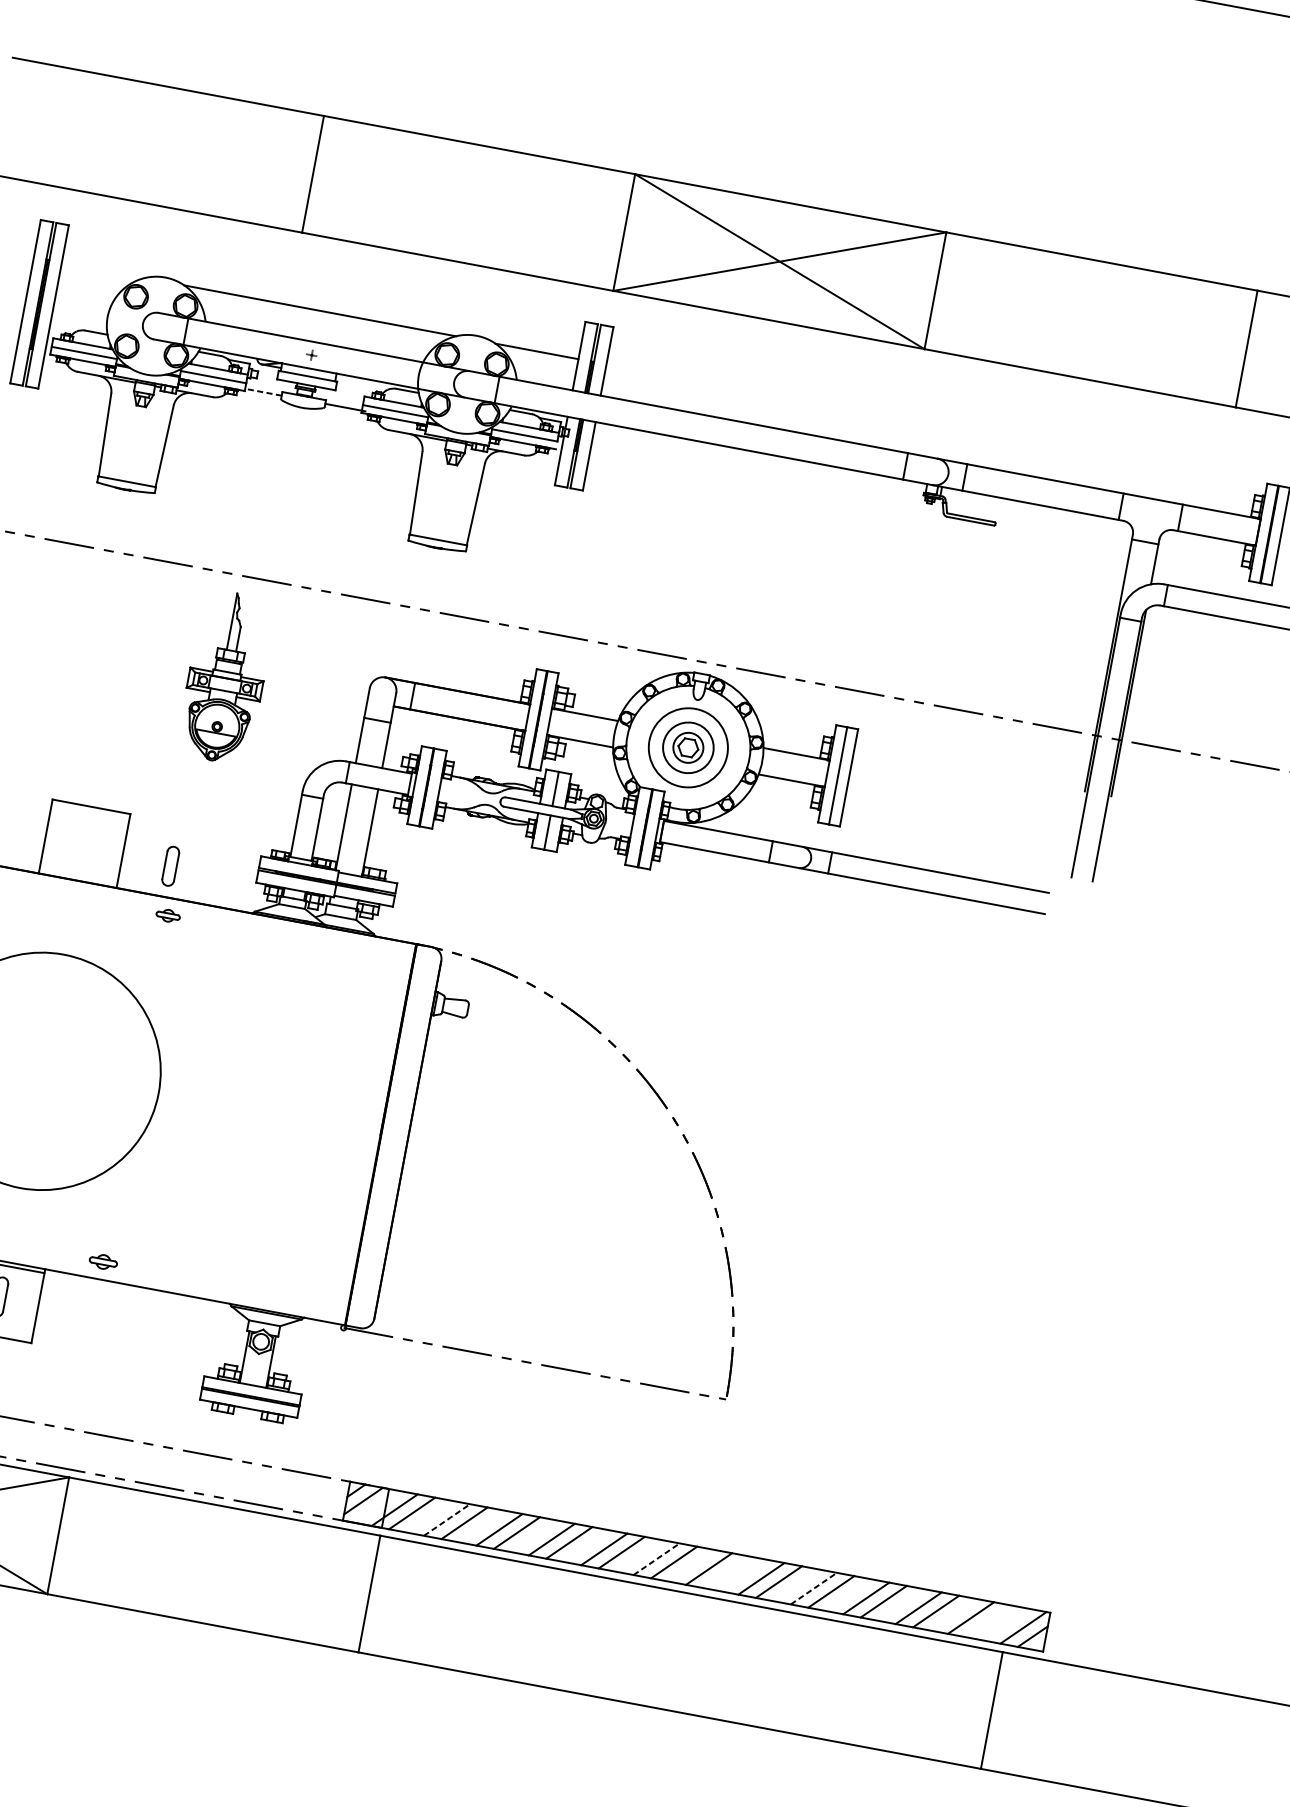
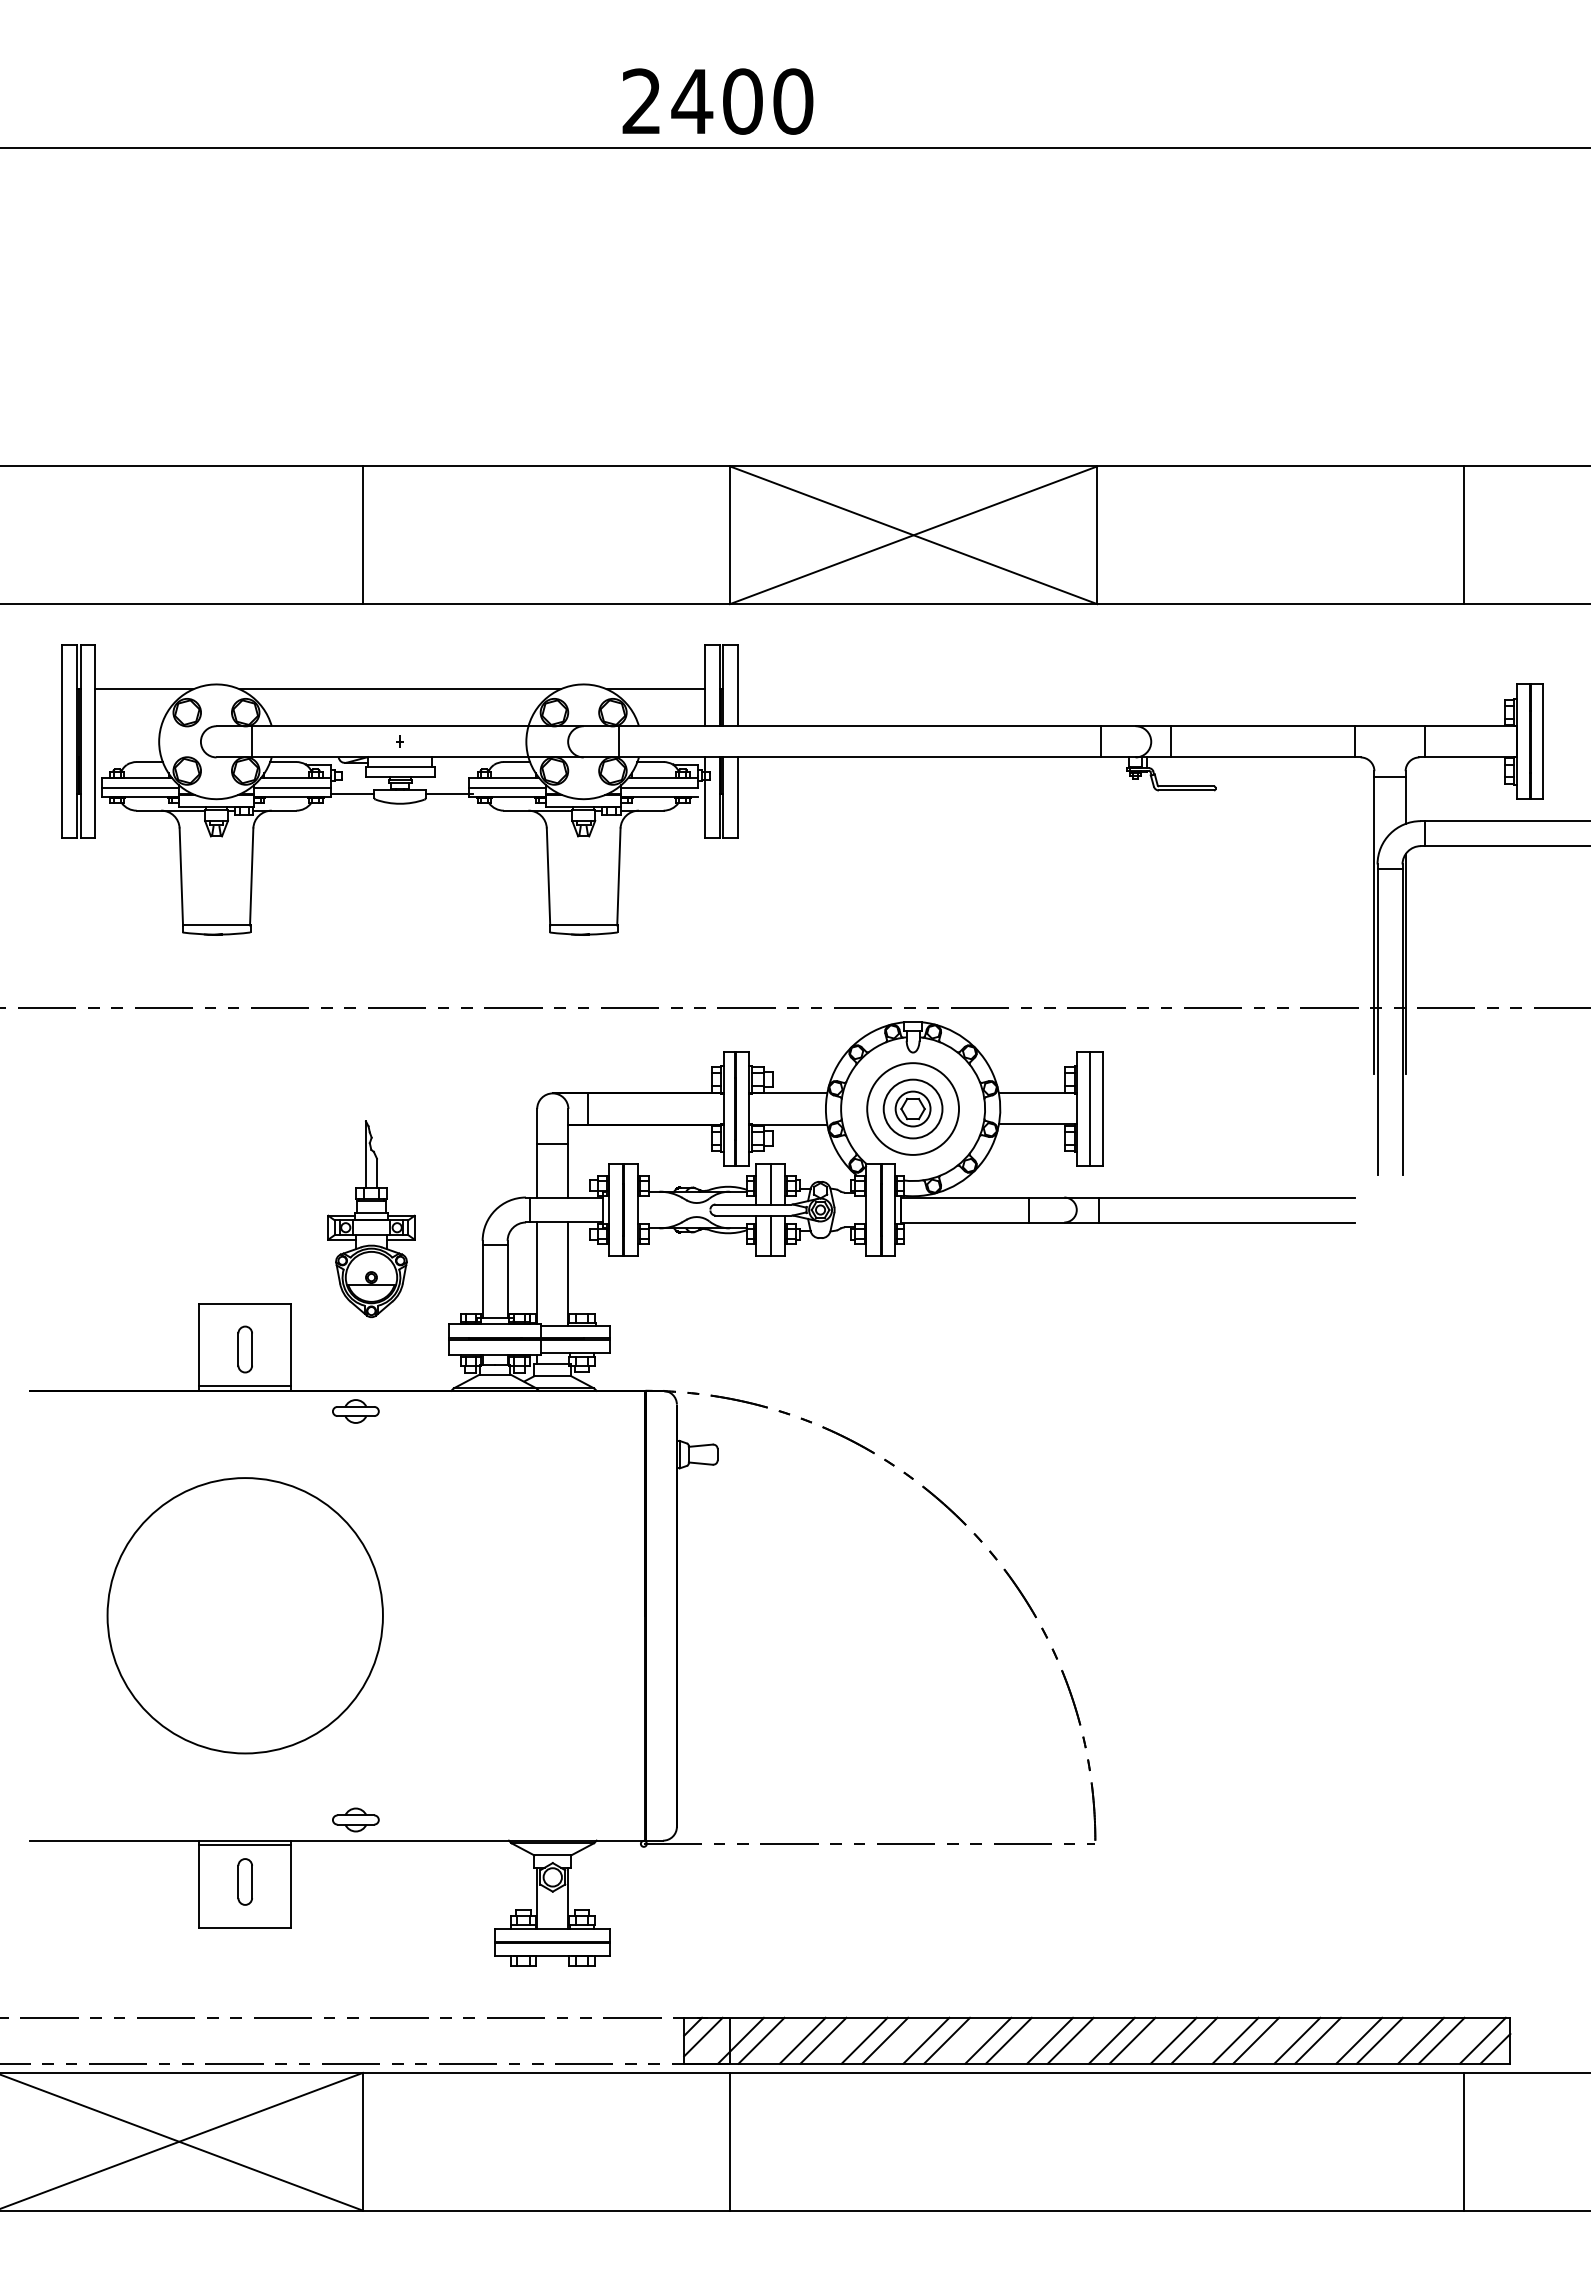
line: (103, 270) -> (144, 689), added
line: (263, 392) -> (352, 794), dashed -> solid
part: (226, 676) -> (371, 1218), moved
part: (170, 866) -> (244, 1349), moved
line: (78, 877) -> (245, 1386), added
part: (167, 915) -> (355, 1411), size x1.67
part: (103, 1261) -> (355, 1819), size x1.43
line: (447, 1519) -> (803, 2040), dashed -> solid
line: (657, 1559) -> (1050, 2040), dashed -> solid
line: (726, 1572) -> (1132, 2040), added
line: (813, 1588) -> (1235, 2040), dashed -> solid
line: (988, 1621) -> (1441, 2040), added

